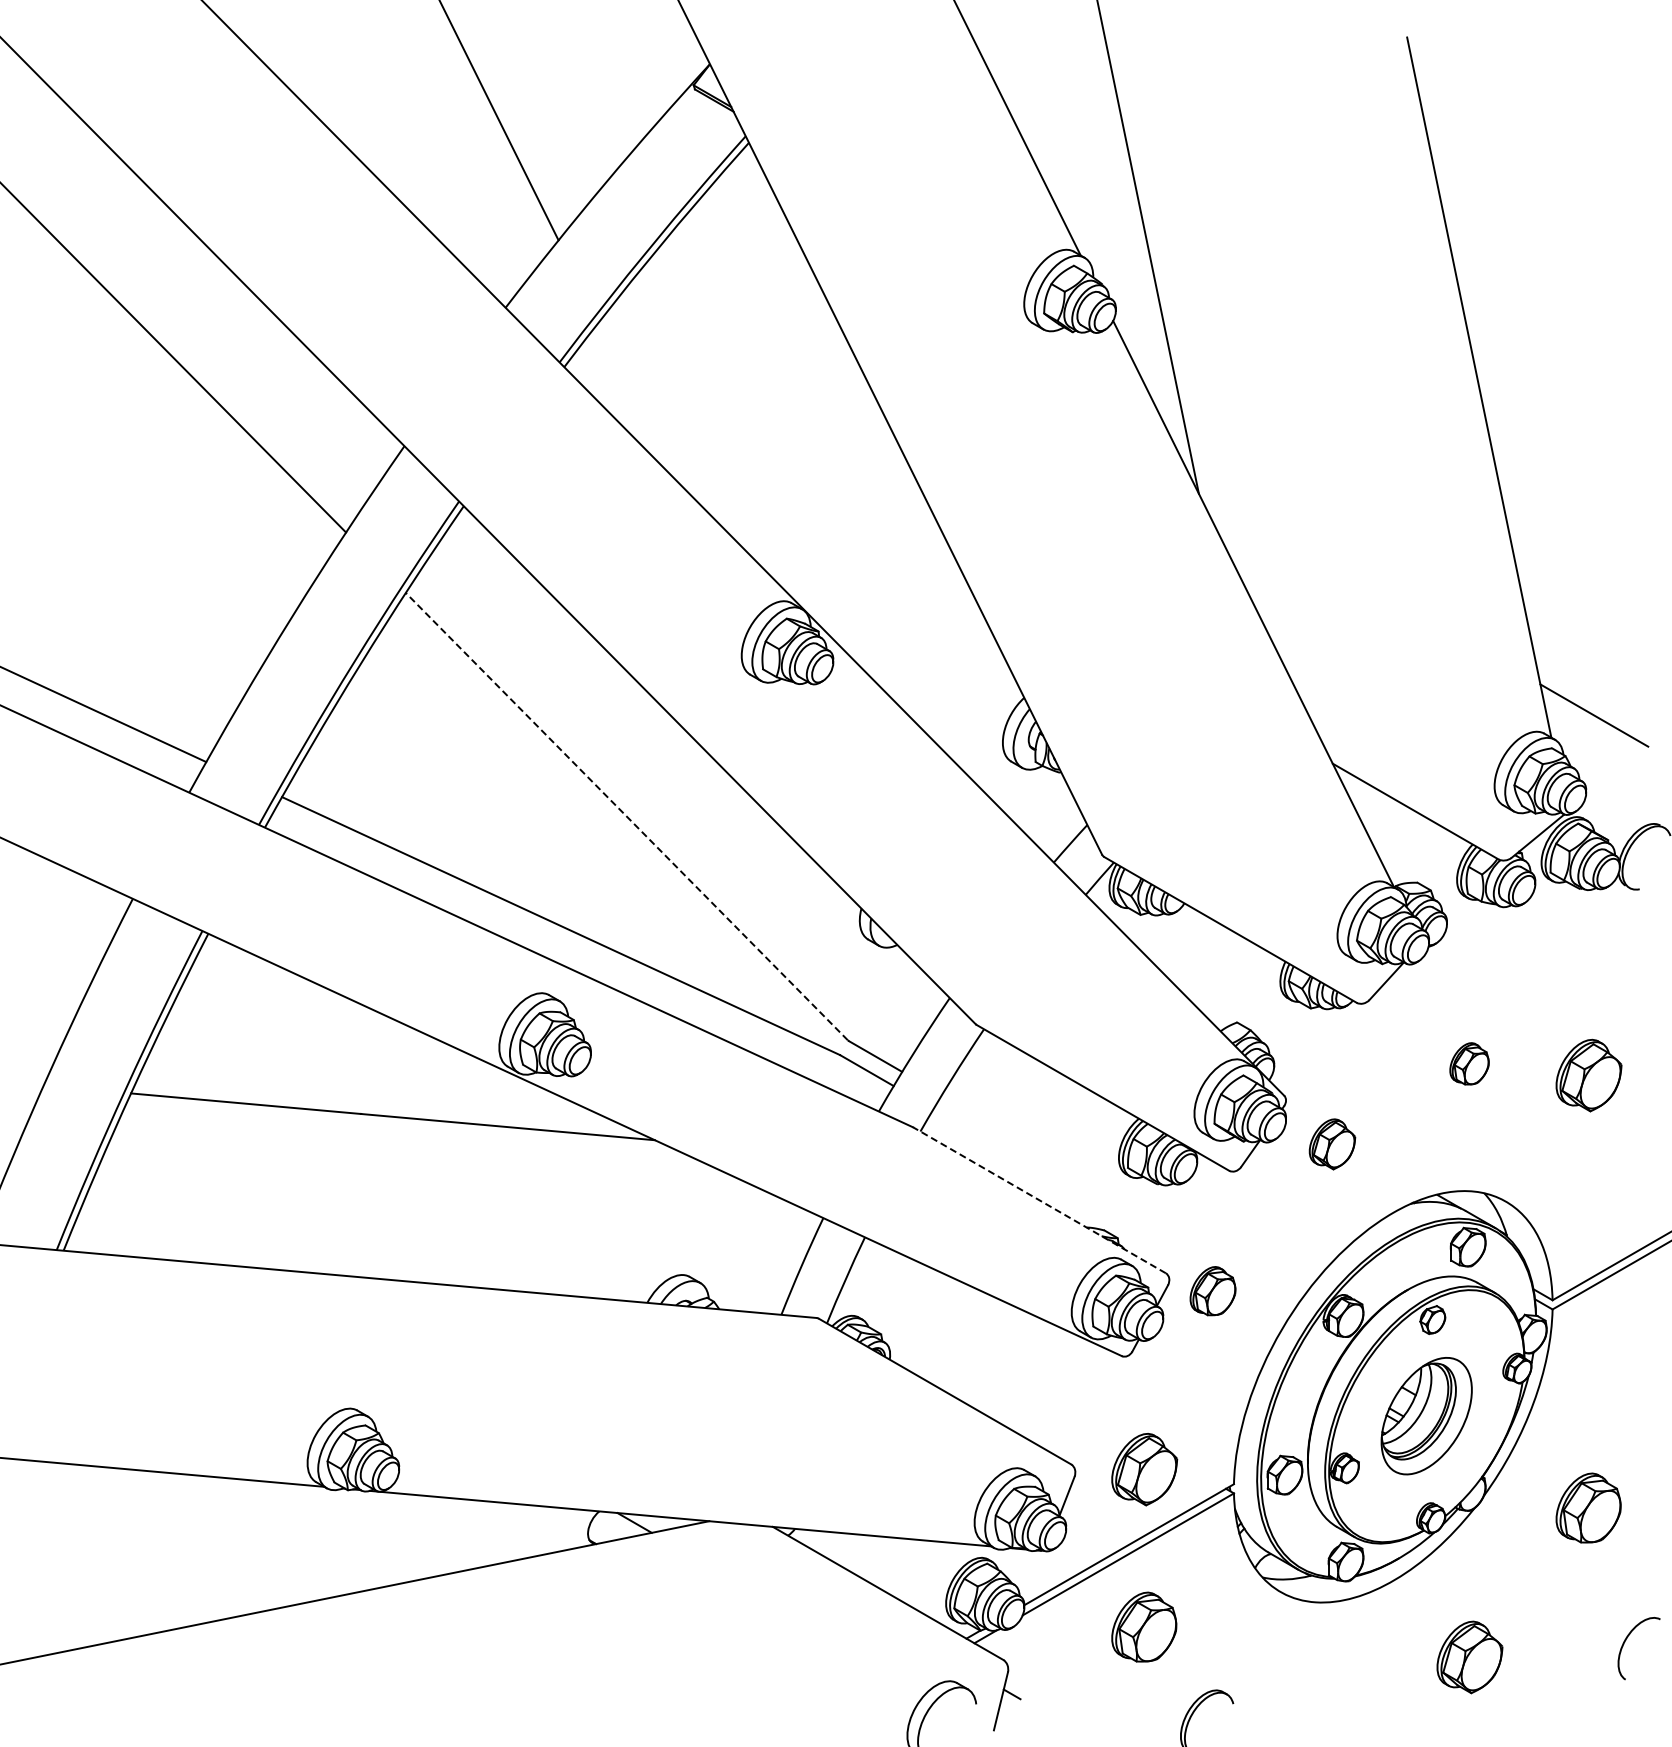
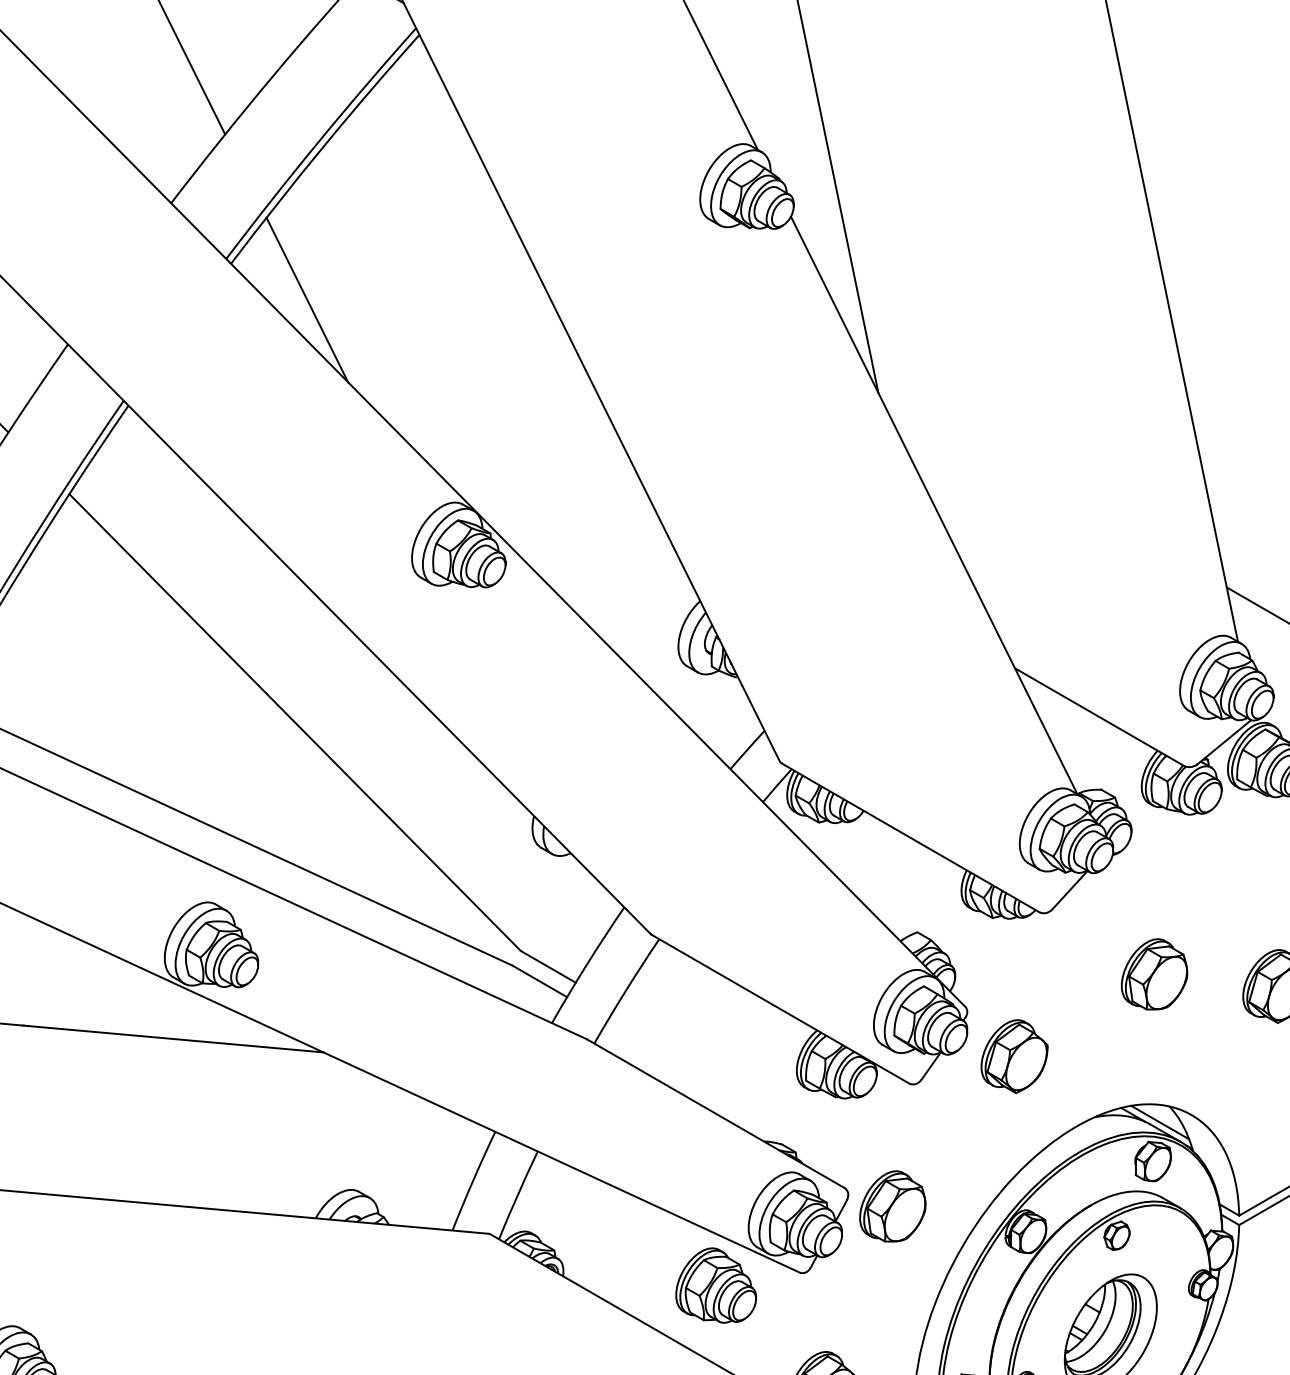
line: (639, 402) -> (307, 299), added
line: (626, 816) -> (294, 722), dashed -> solid
part: (1469, 1063) -> (1154, 974), size x1.67
part: (1332, 1144) -> (1014, 1056), size x1.43
line: (1039, 1200) -> (715, 1113), dashed -> solid
line: (1474, 1208) -> (1159, 1122), added
part: (1212, 1290) -> (892, 1205), size x1.43
part: (1039, 1368) -> (715, 1285), added

